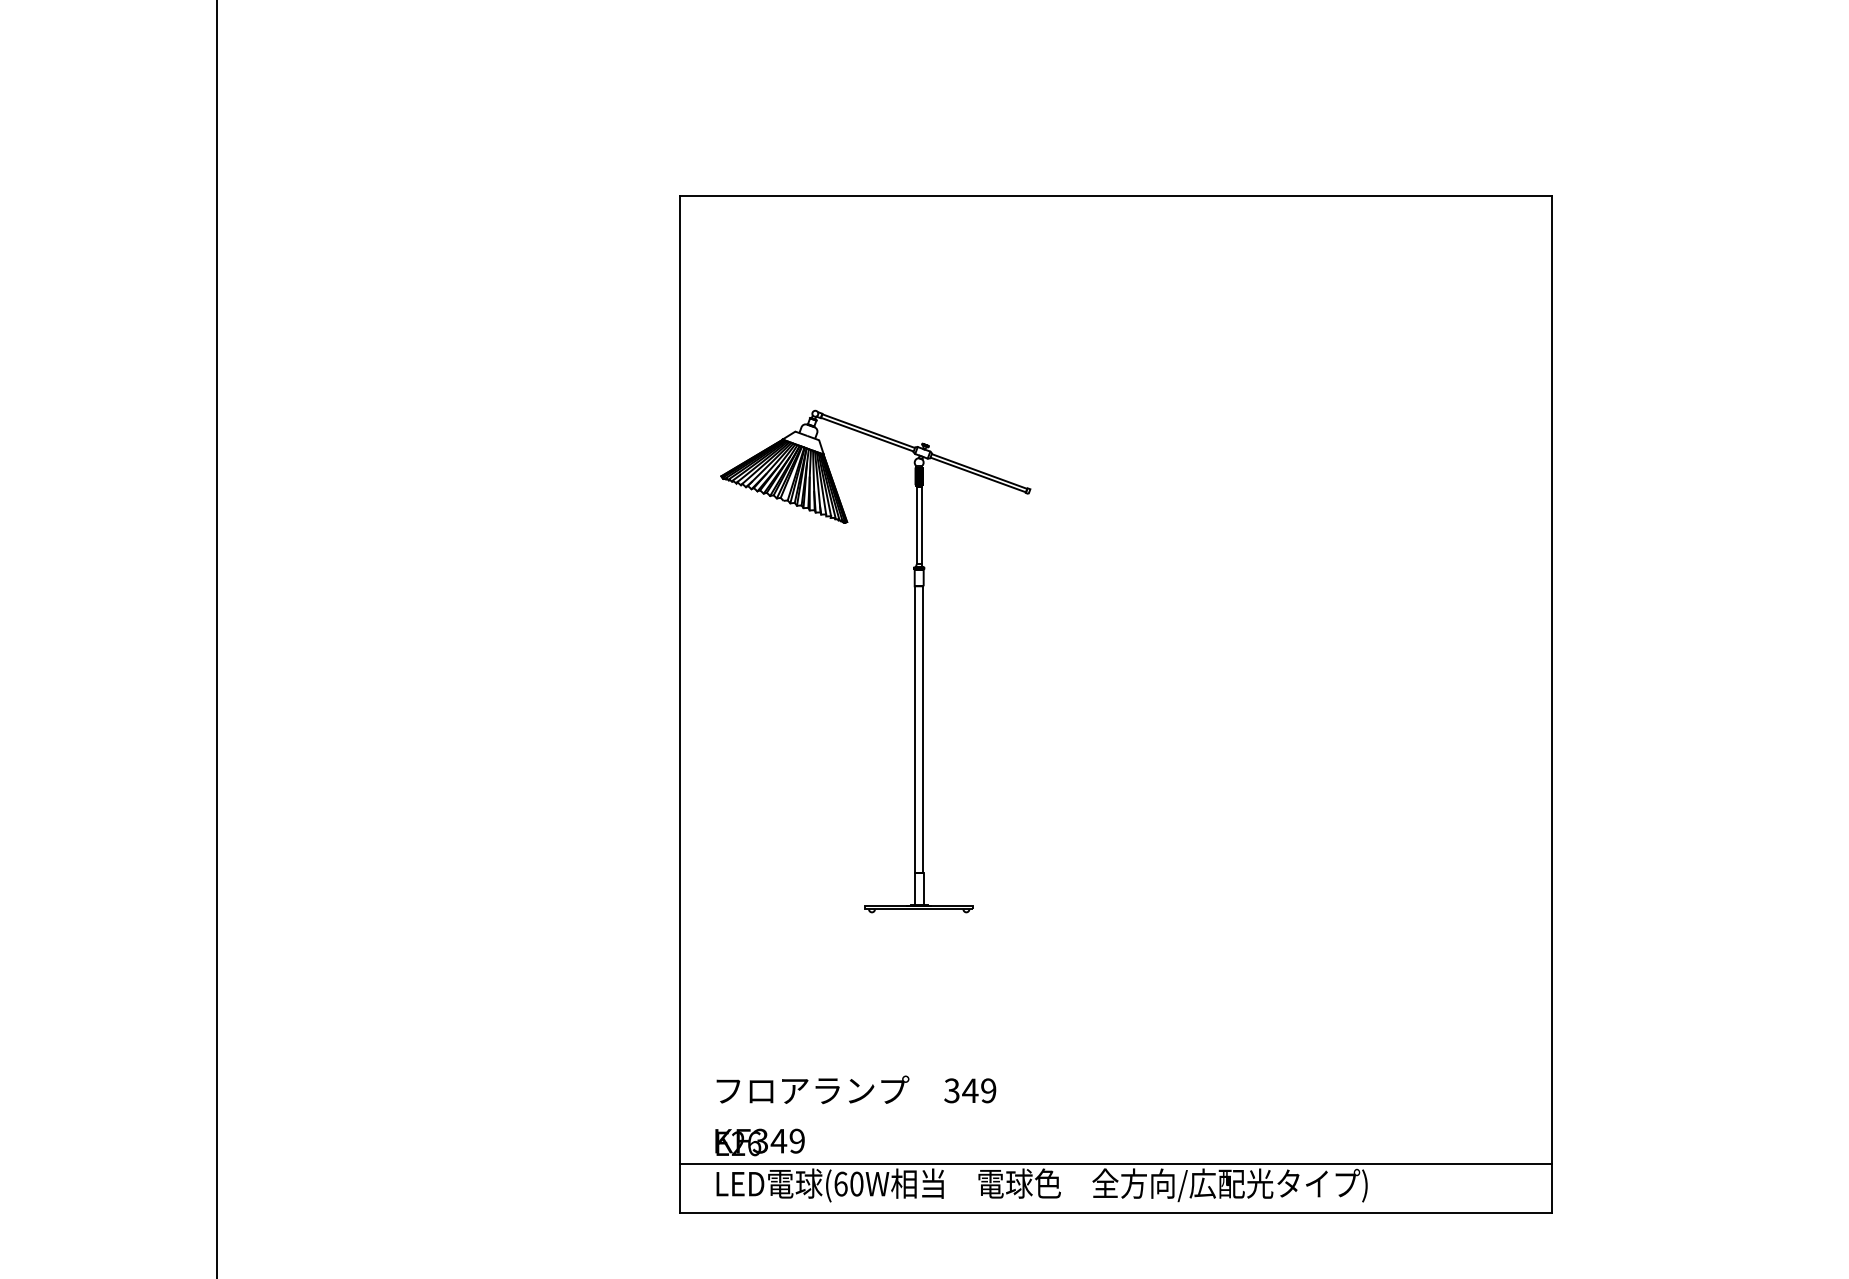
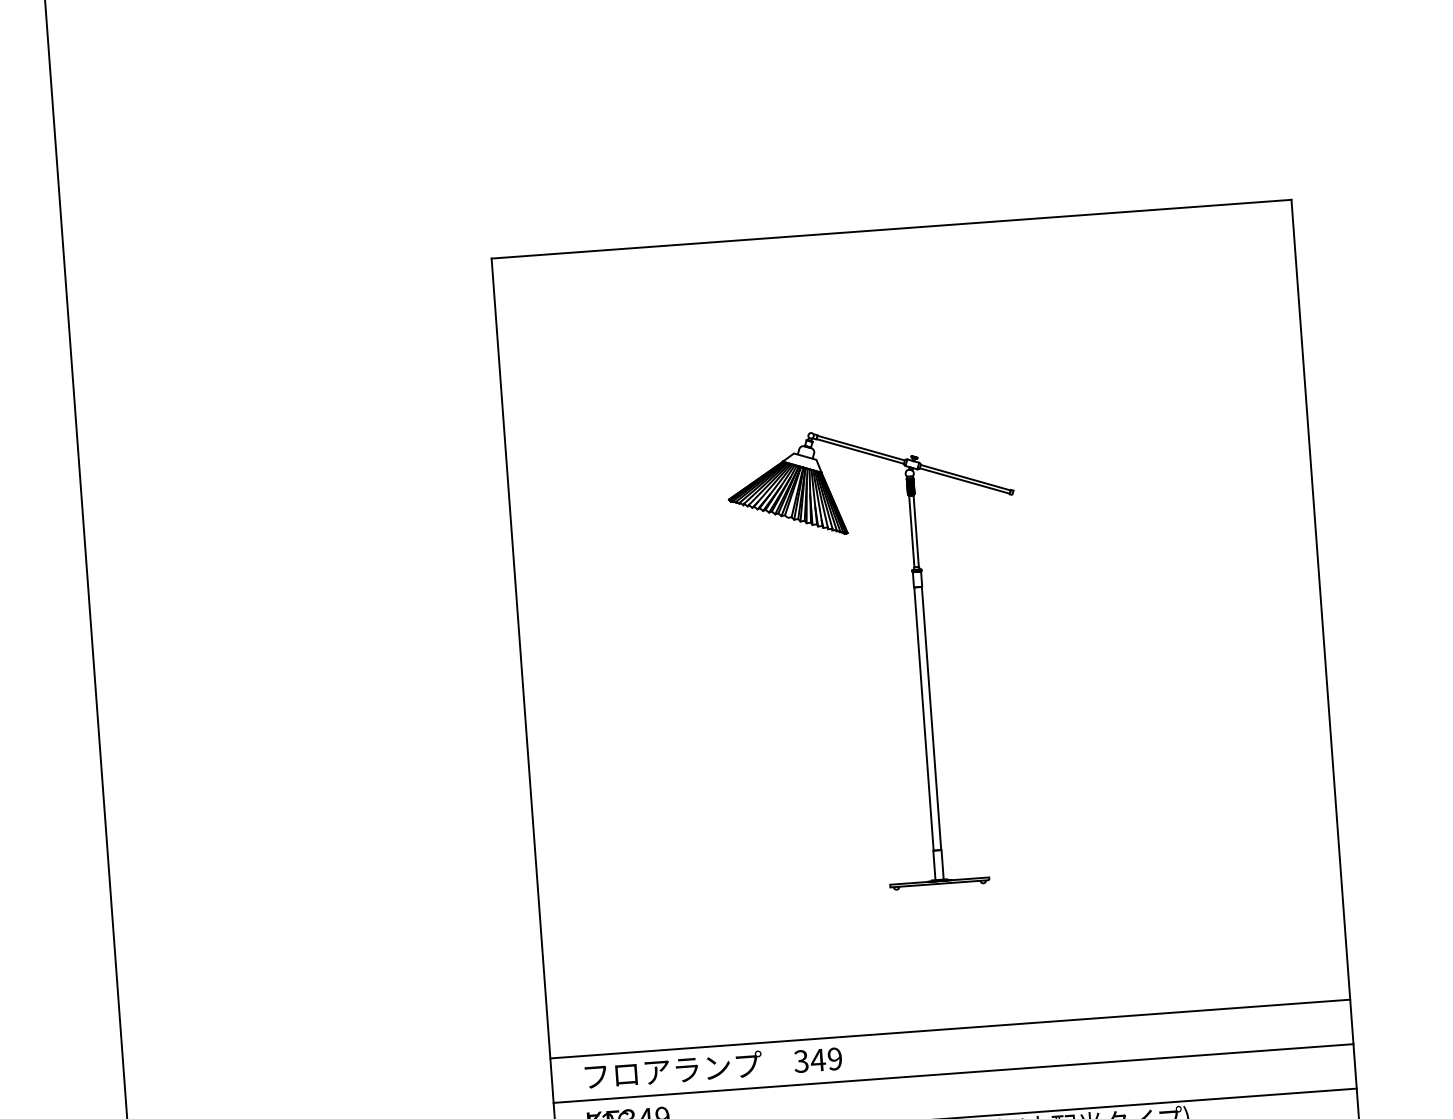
part: (914, 661) -> (918, 656), moved
line: (1115, 1067) -> (949, 1029), added
line: (1115, 1116) -> (953, 1074), added

